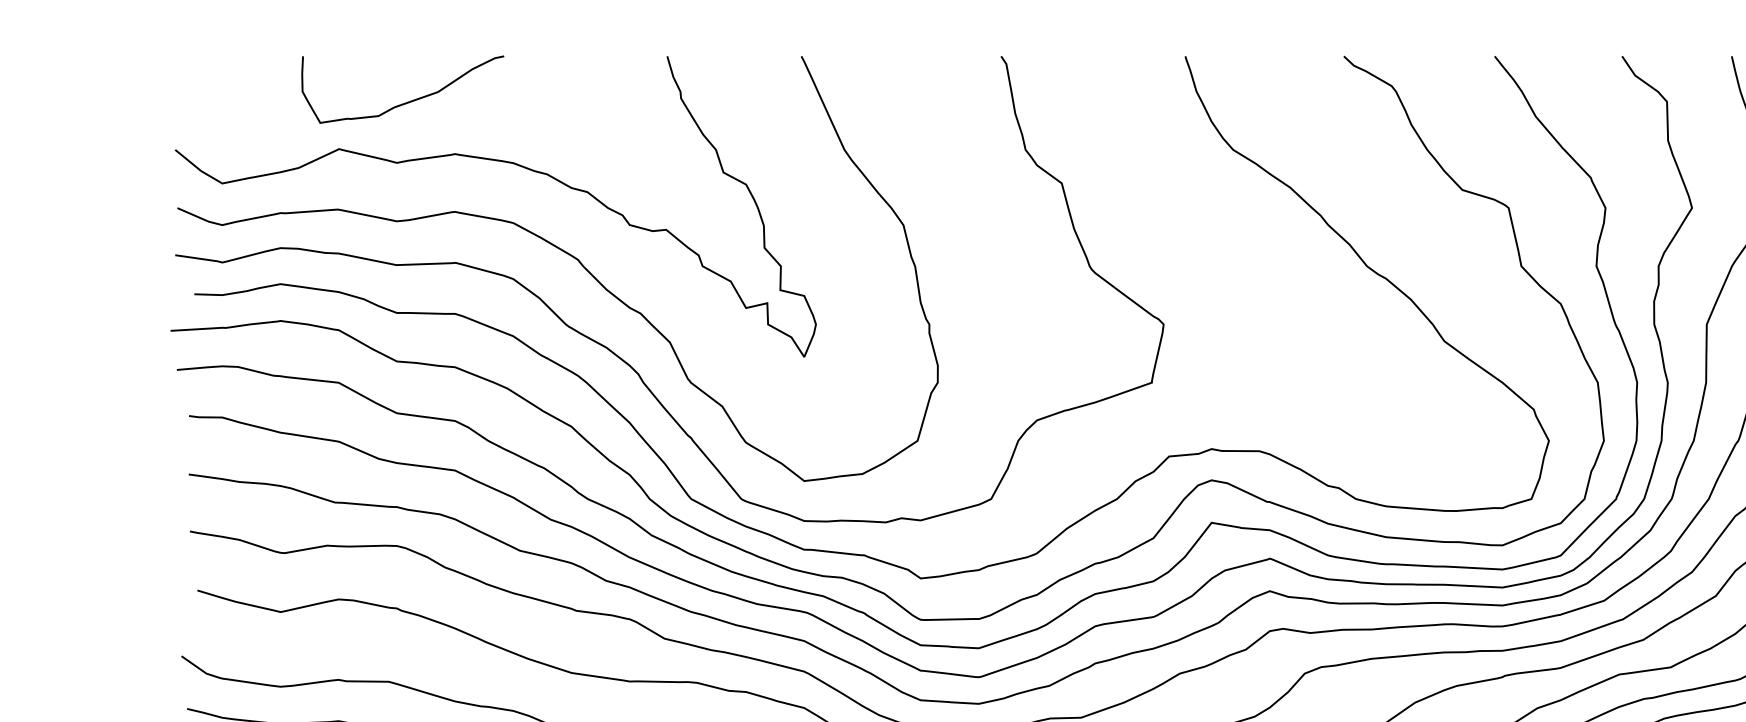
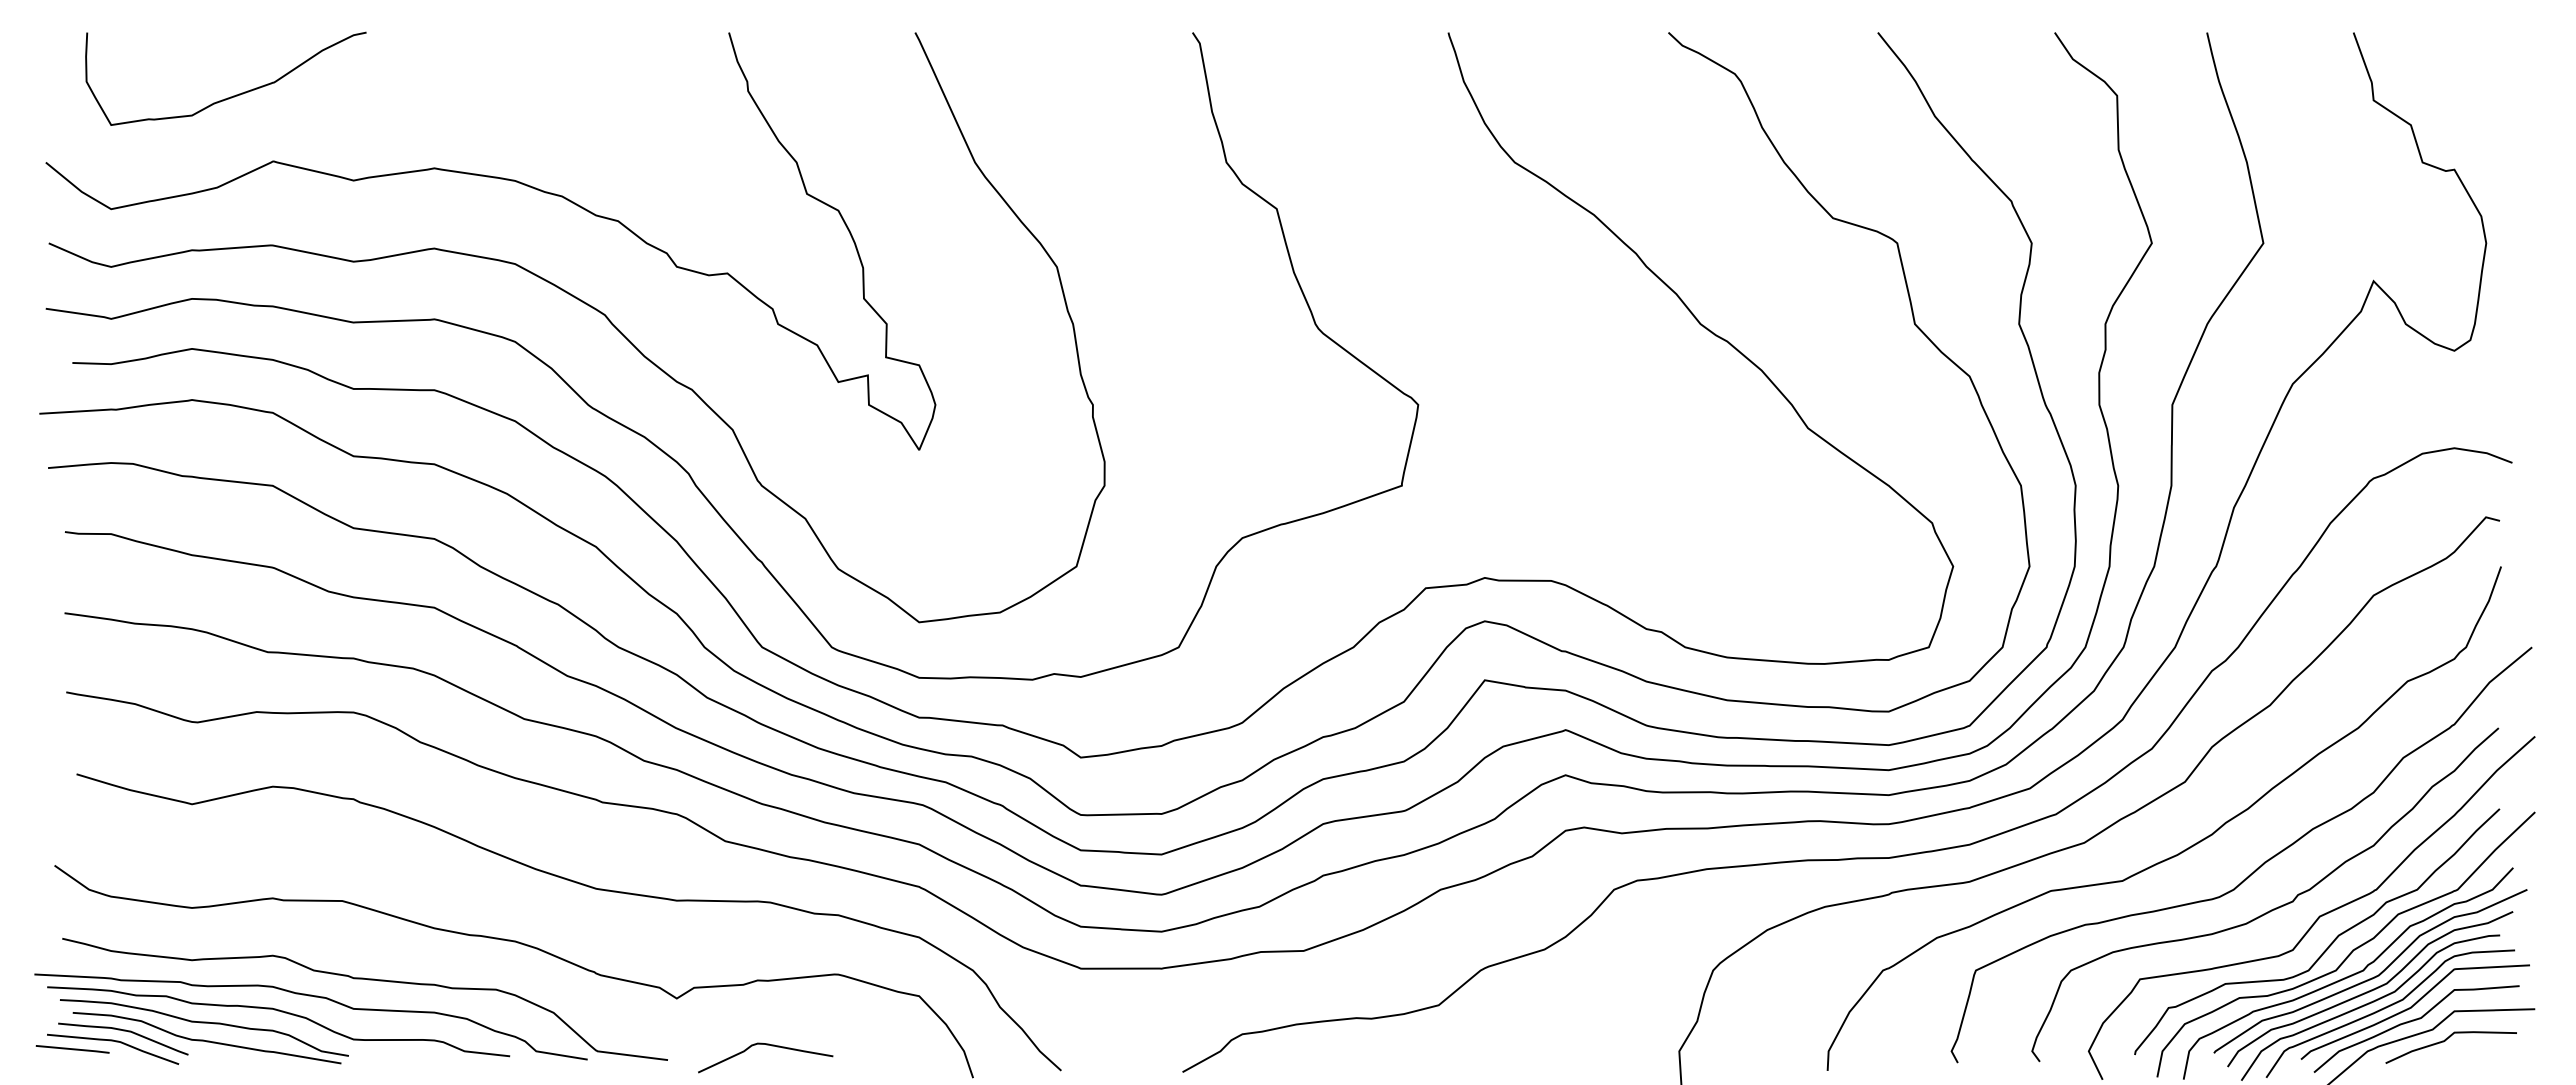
curve: (406, 102) -> (230, 96), moved

